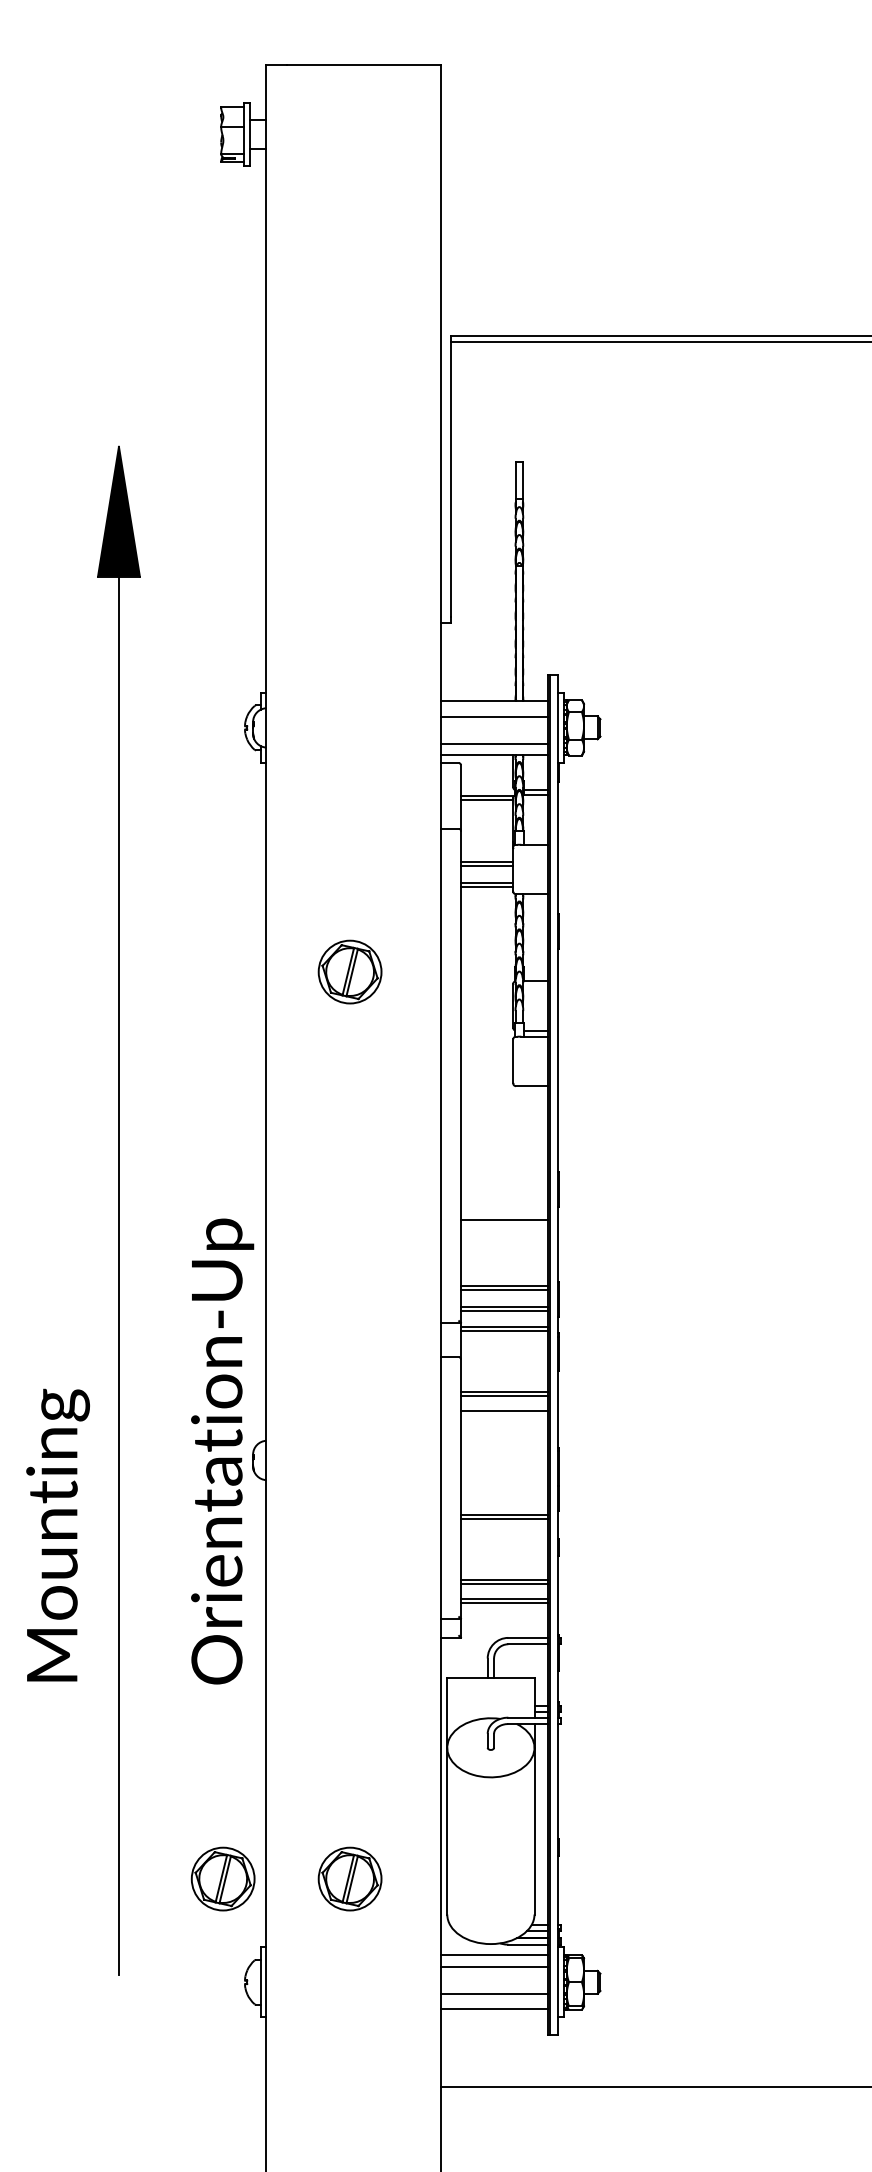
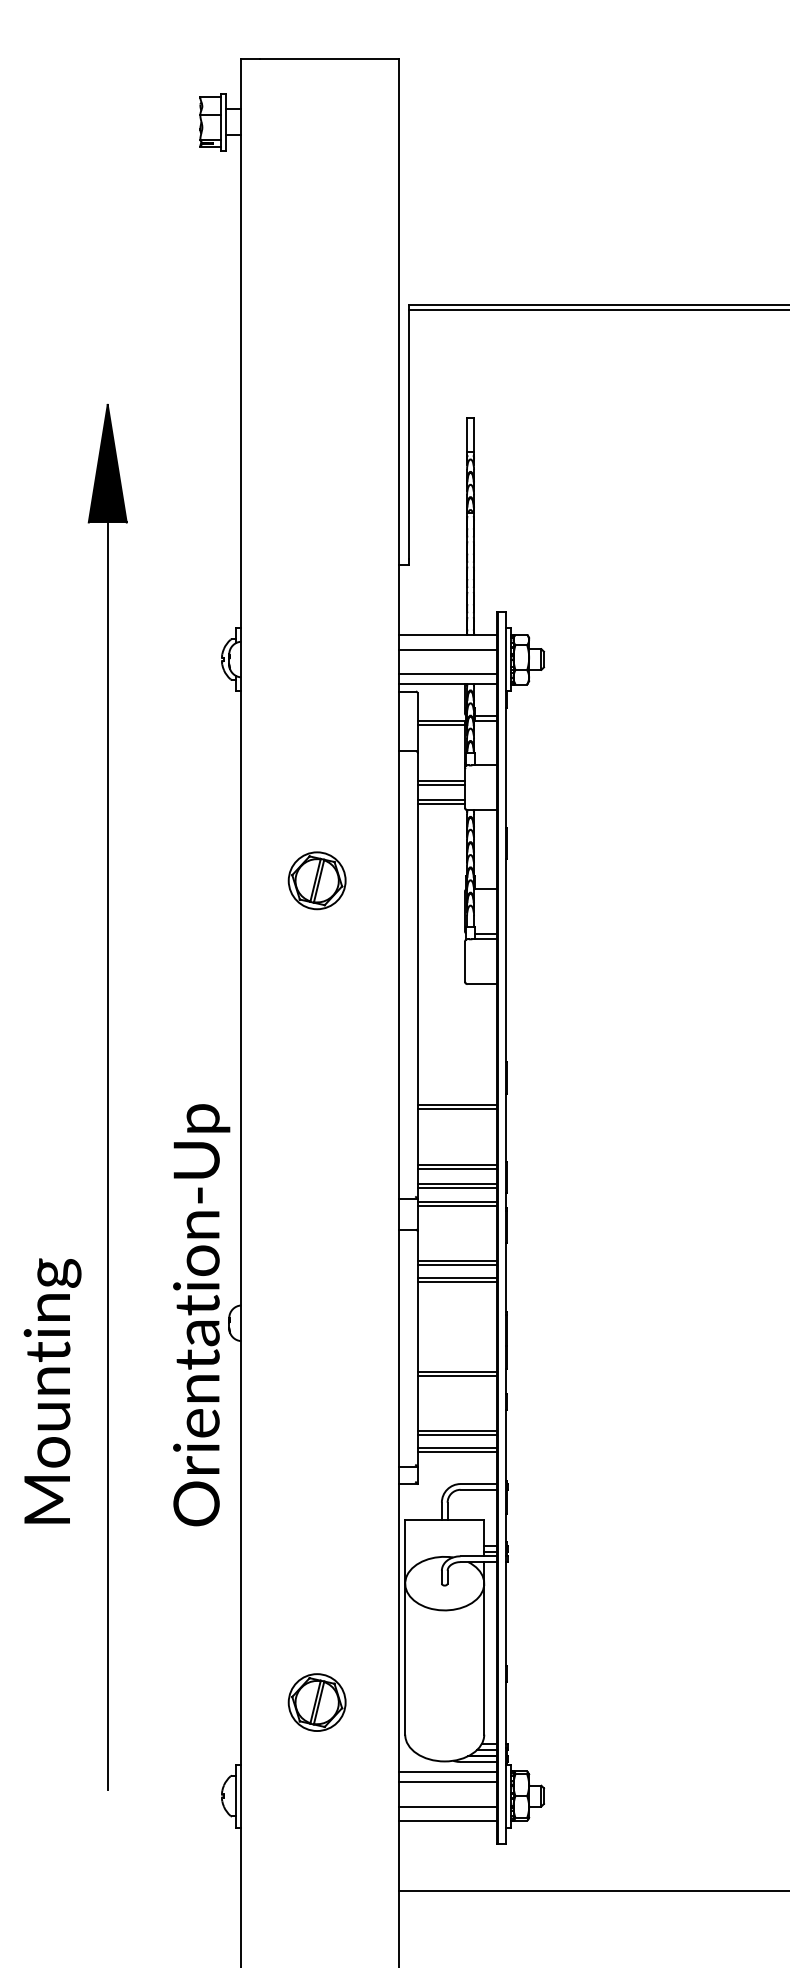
line: (503, 1224) -> (456, 1109), added
line: (503, 1415) -> (456, 1282), added
part: (222, 1879) -> (201, 1702), removed

